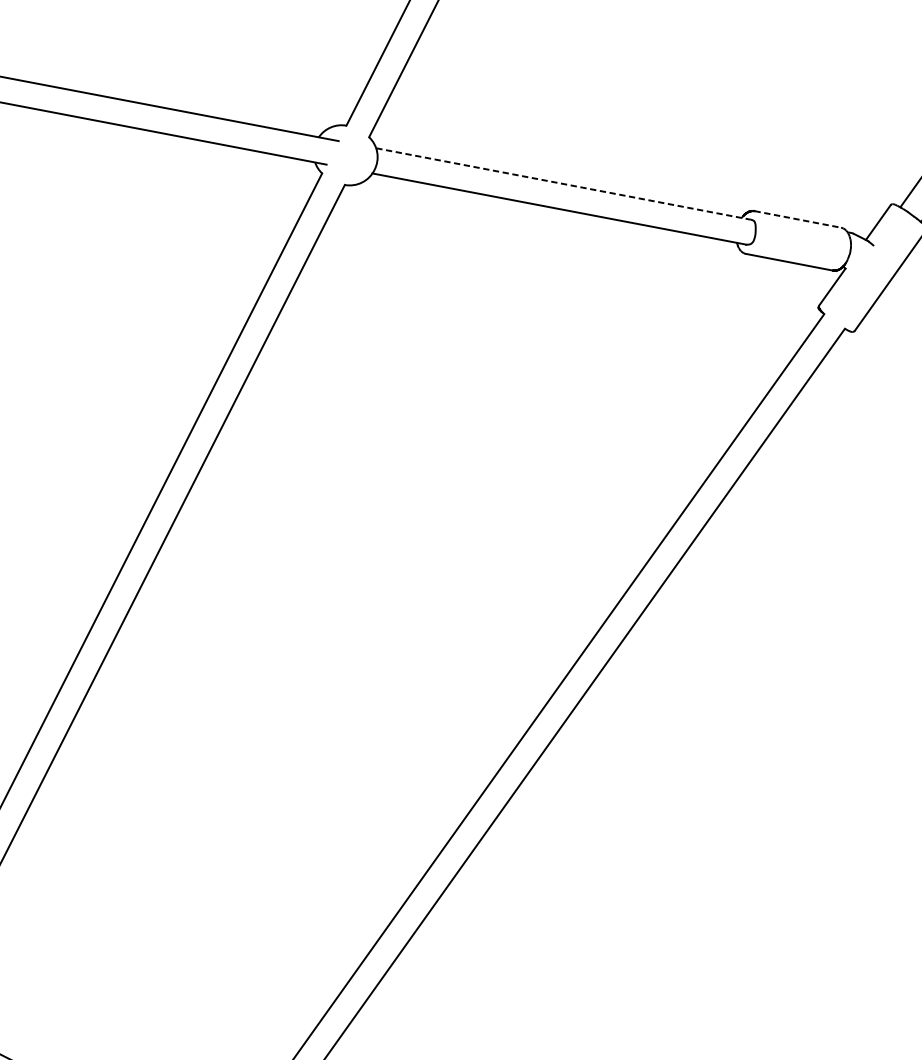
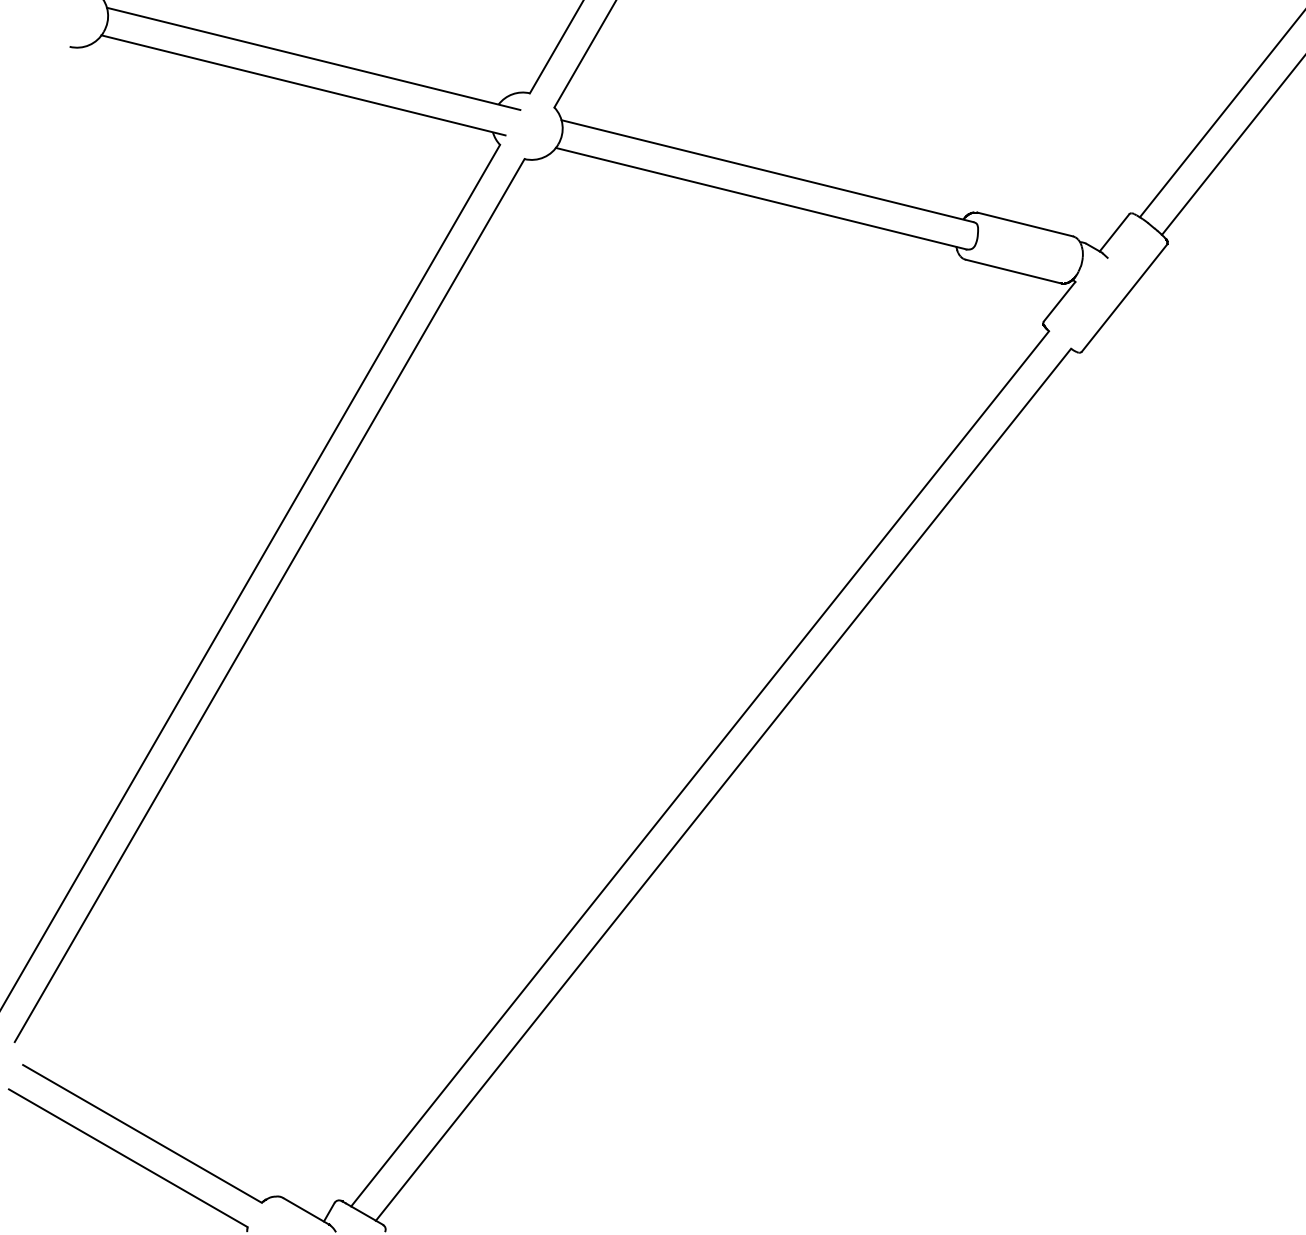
line: (563, 184) -> (767, 171), dashed -> solid
line: (797, 219) -> (1025, 224), dashed -> solid

